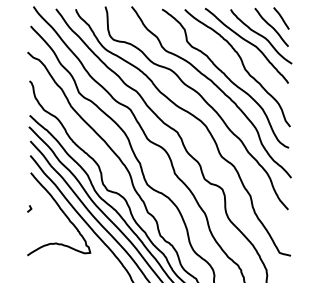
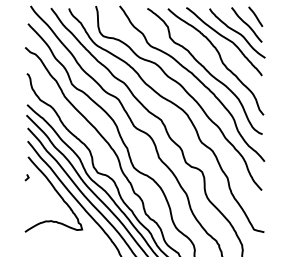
line: (30, 208) -> (27, 177), moved

